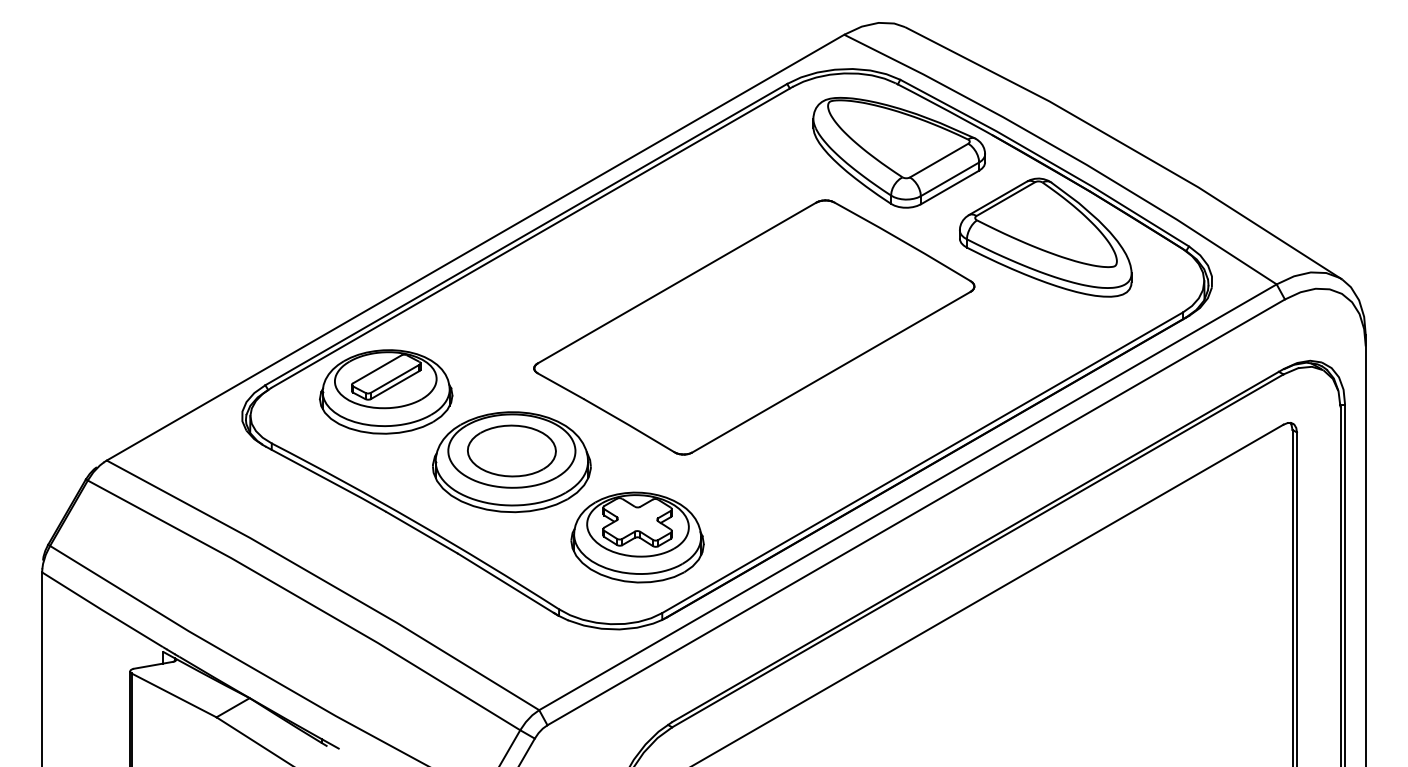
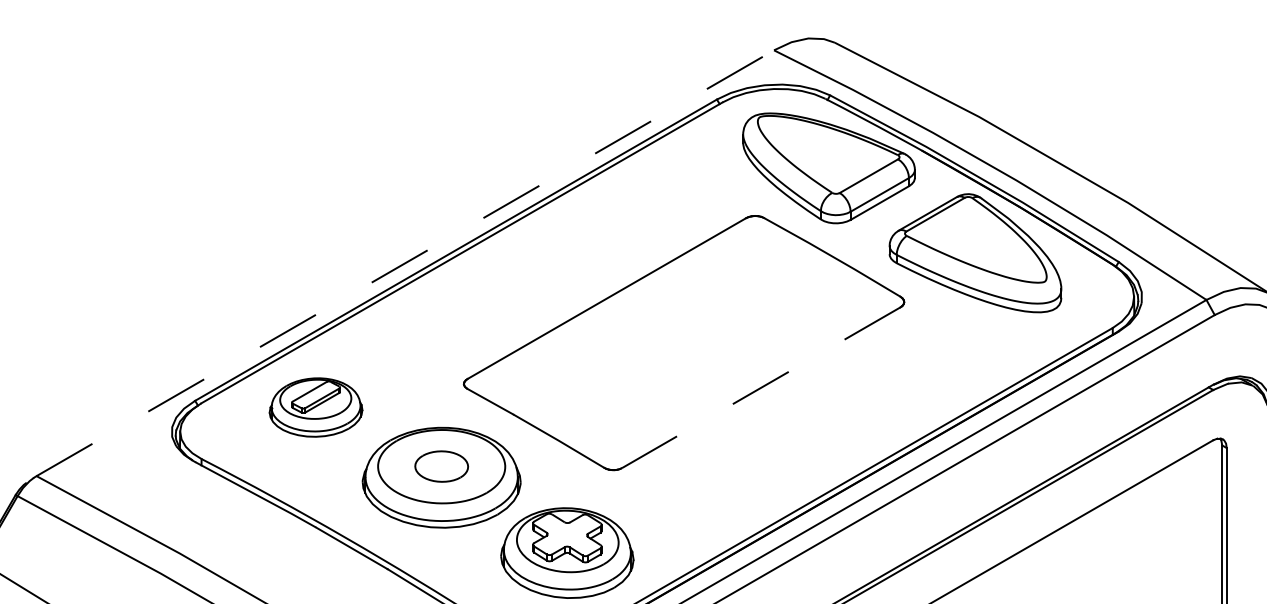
line: (475, 247) -> (405, 263), solid -> dashed
line: (831, 372) -> (761, 388), solid -> dashed
part: (386, 391) -> (316, 407), size x0.7
part: (511, 450) -> (441, 466), size x0.6

